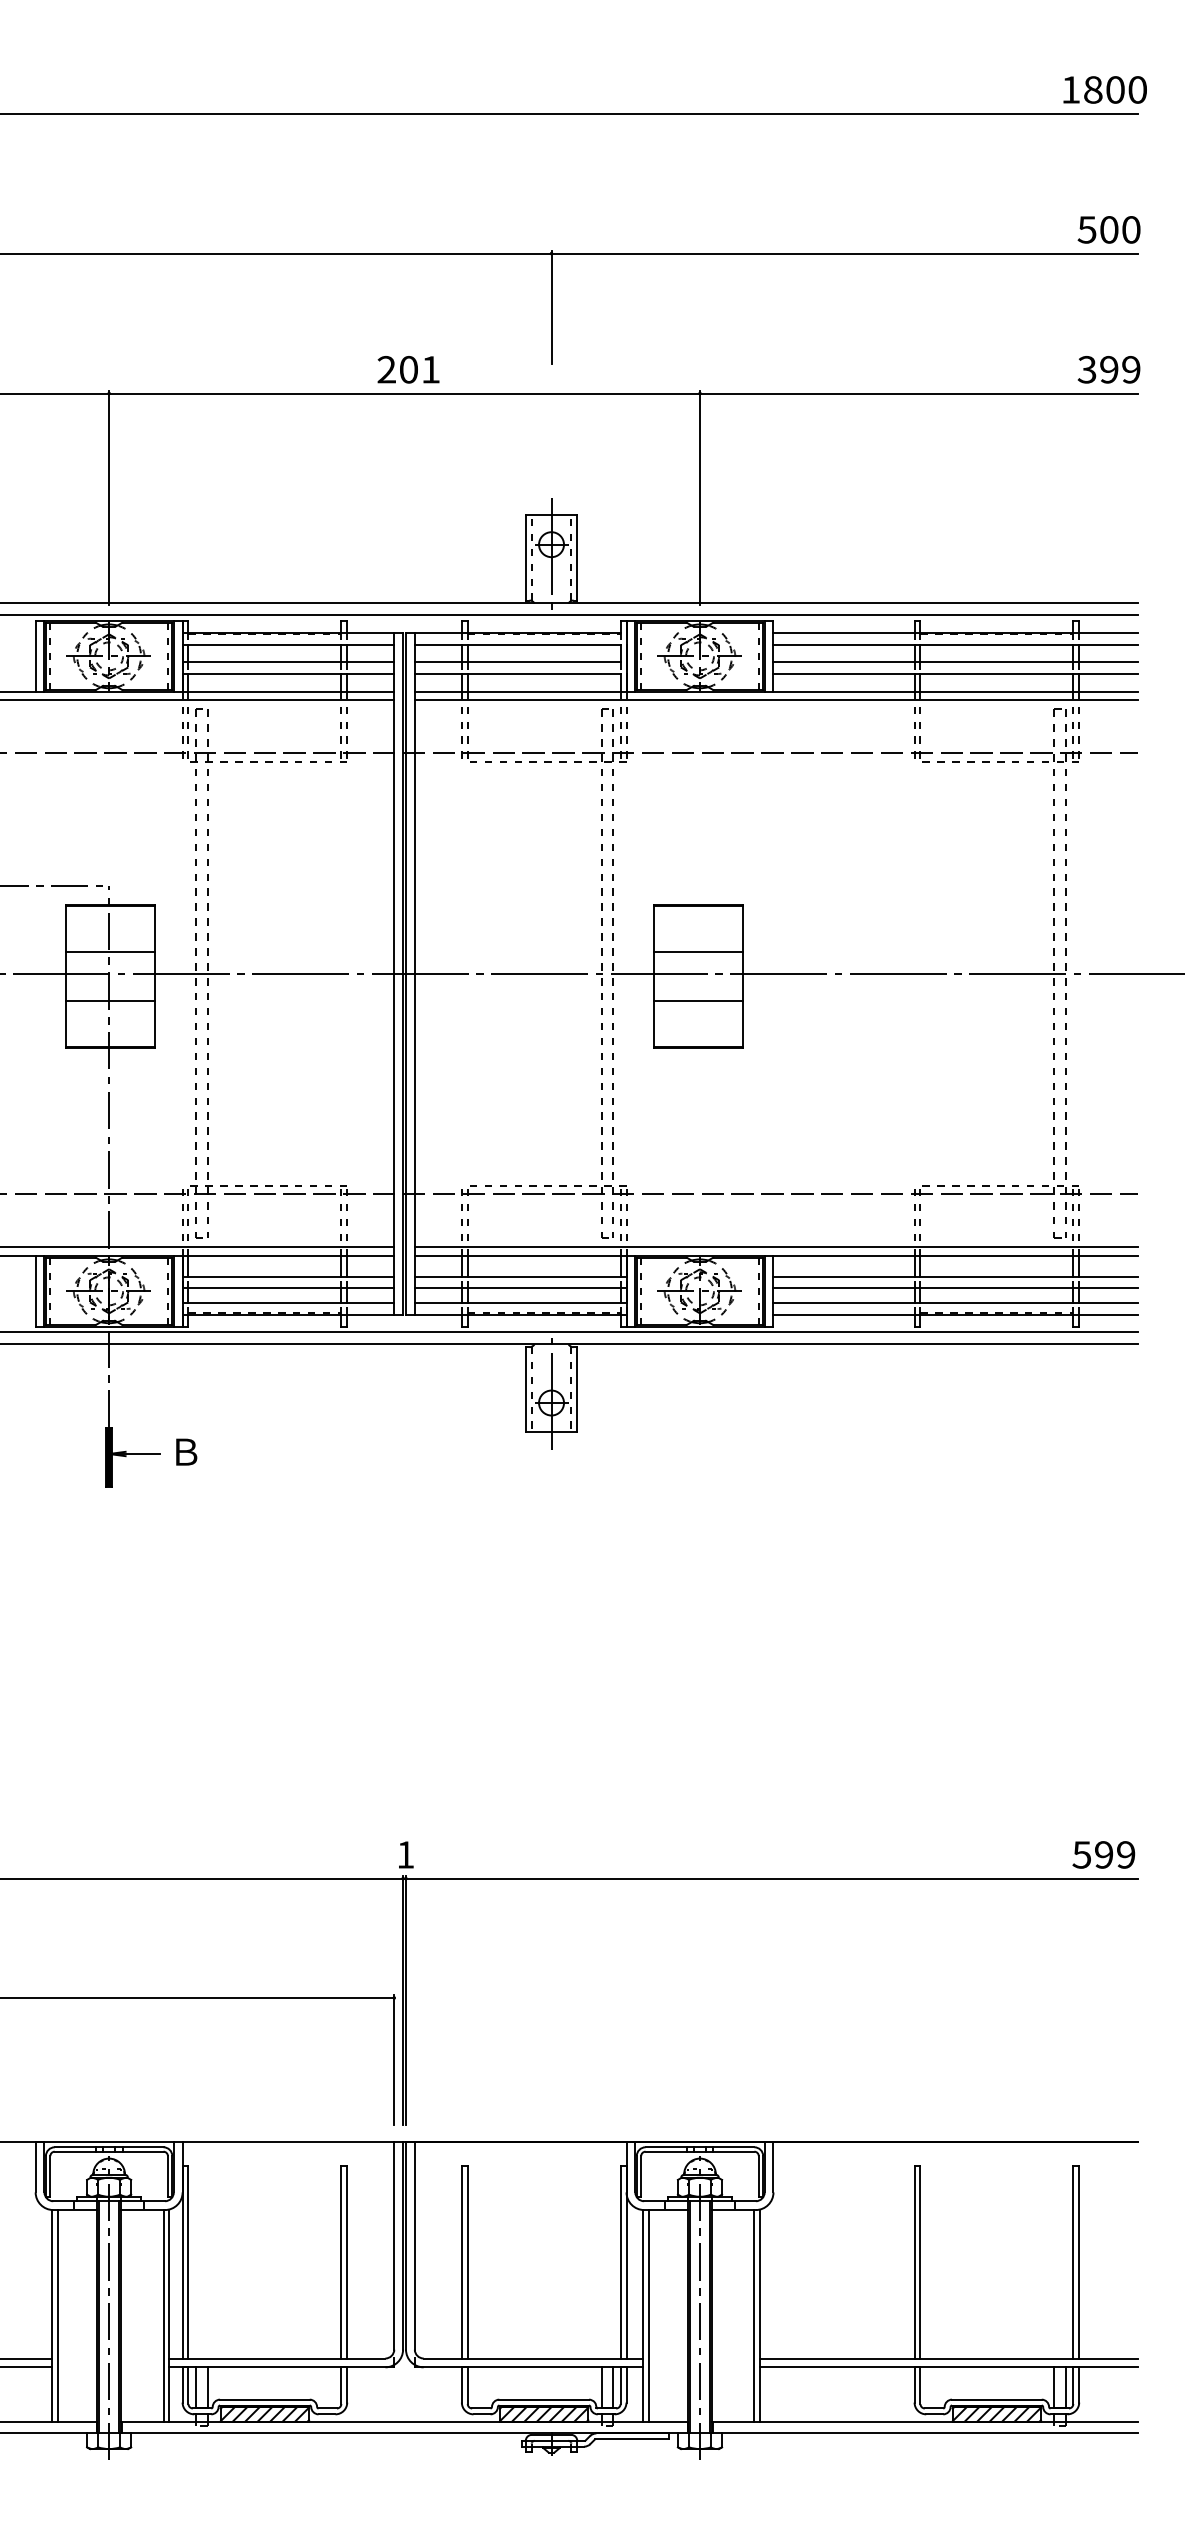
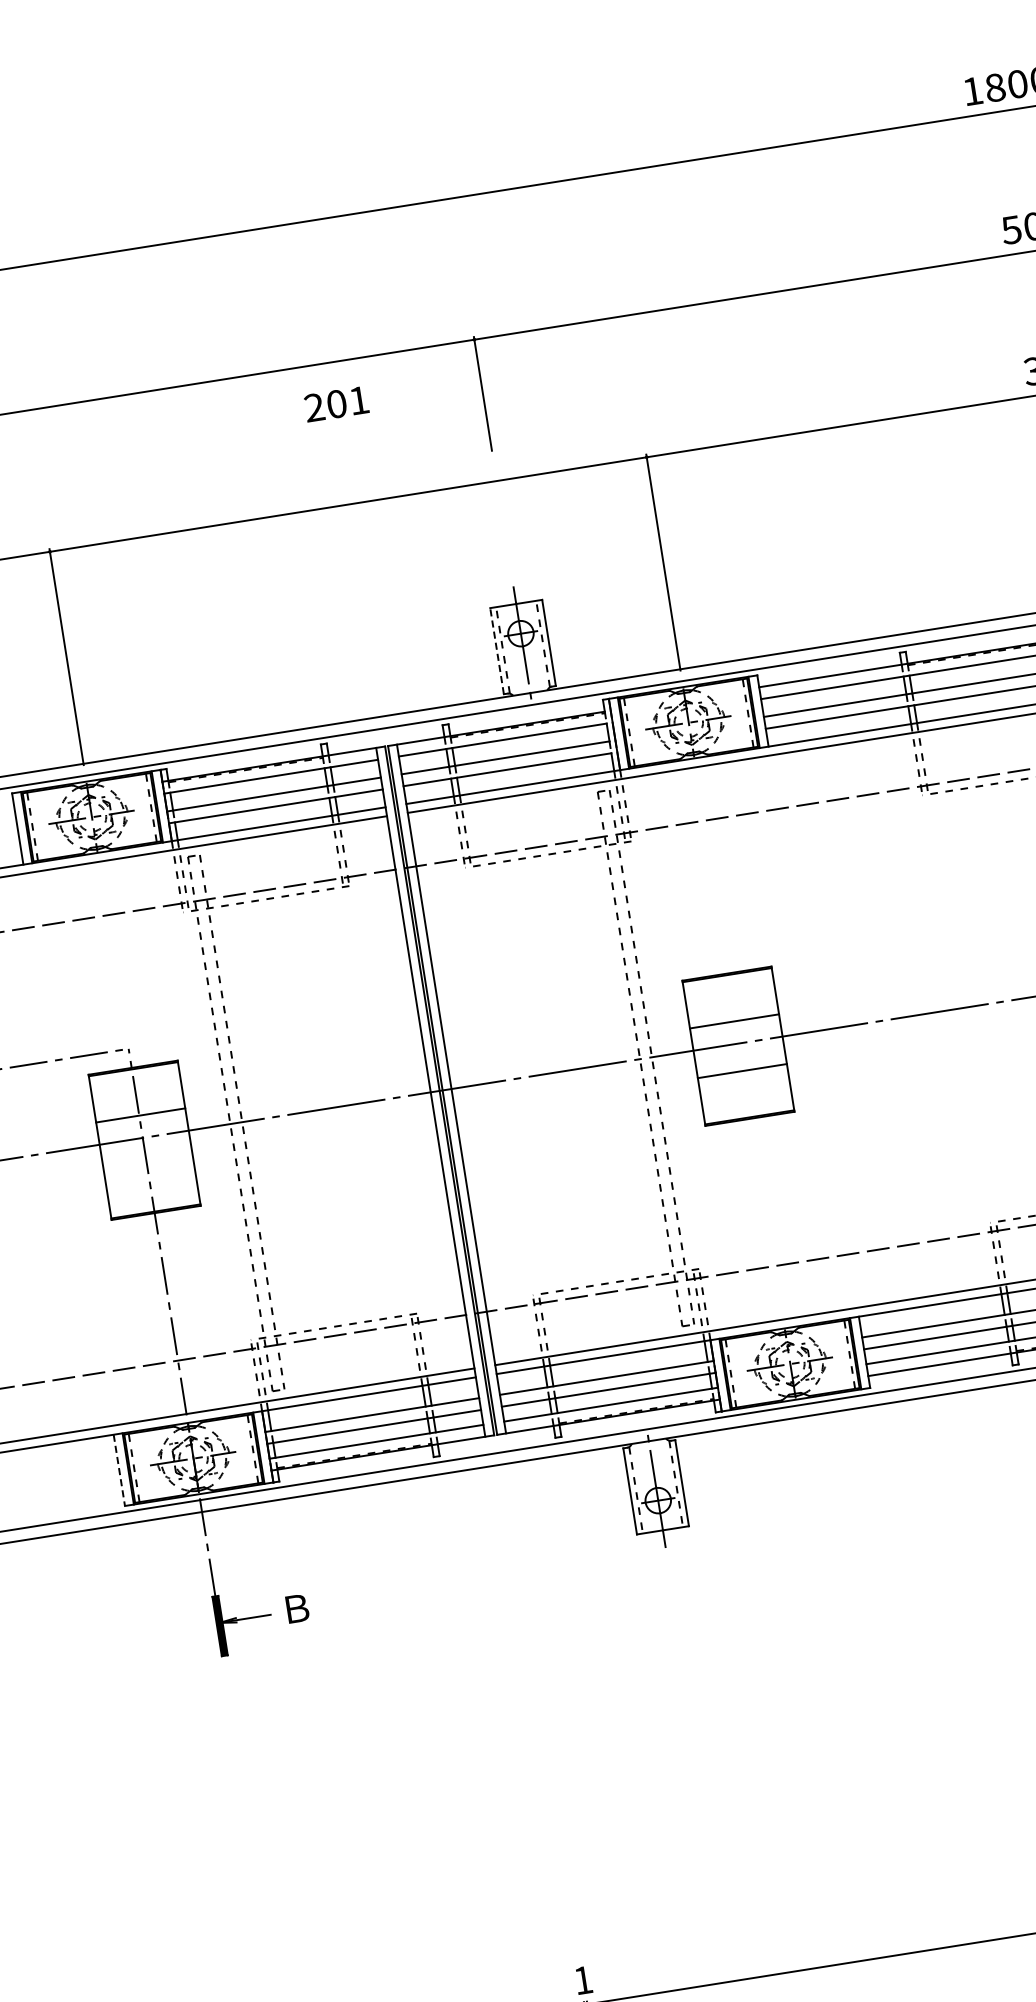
text: (408, 369) -> (336, 403), moved
line: (525, 557) -> (496, 650), solid -> dashed
line: (110, 1001) -> (148, 1165), removed
line: (35, 1291) -> (119, 1470), solid -> dashed

